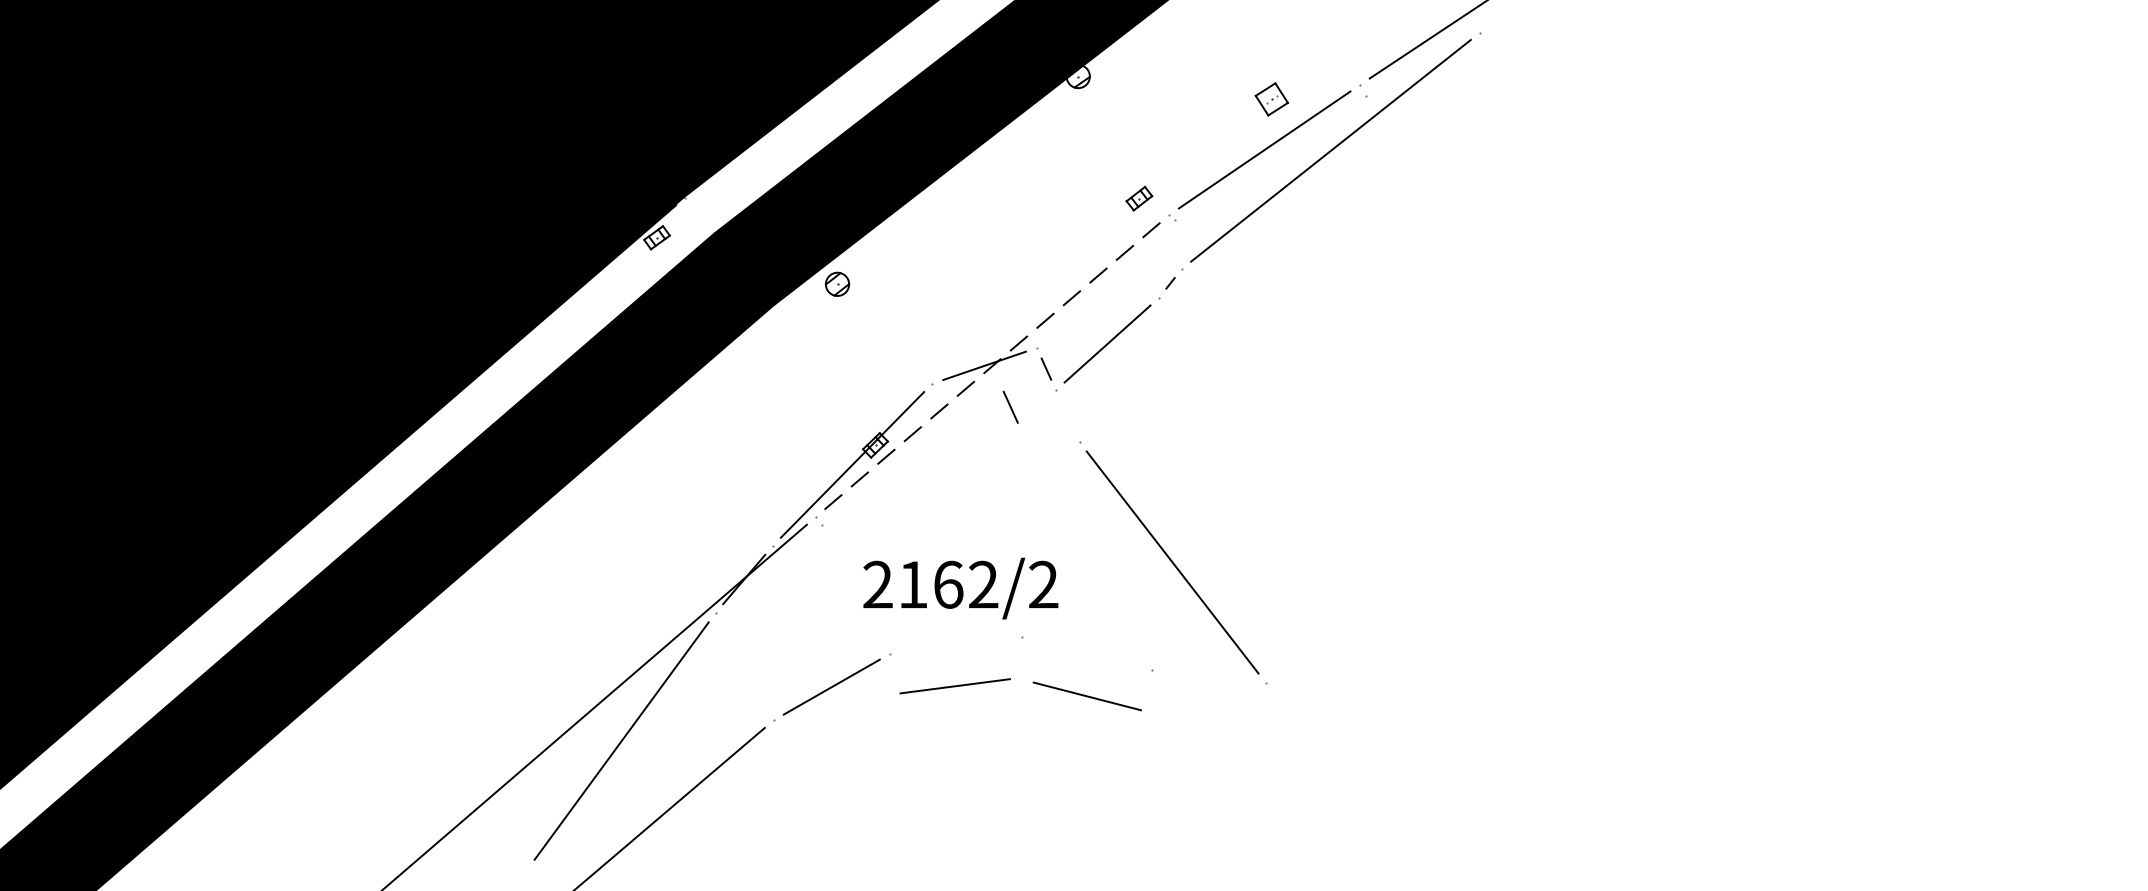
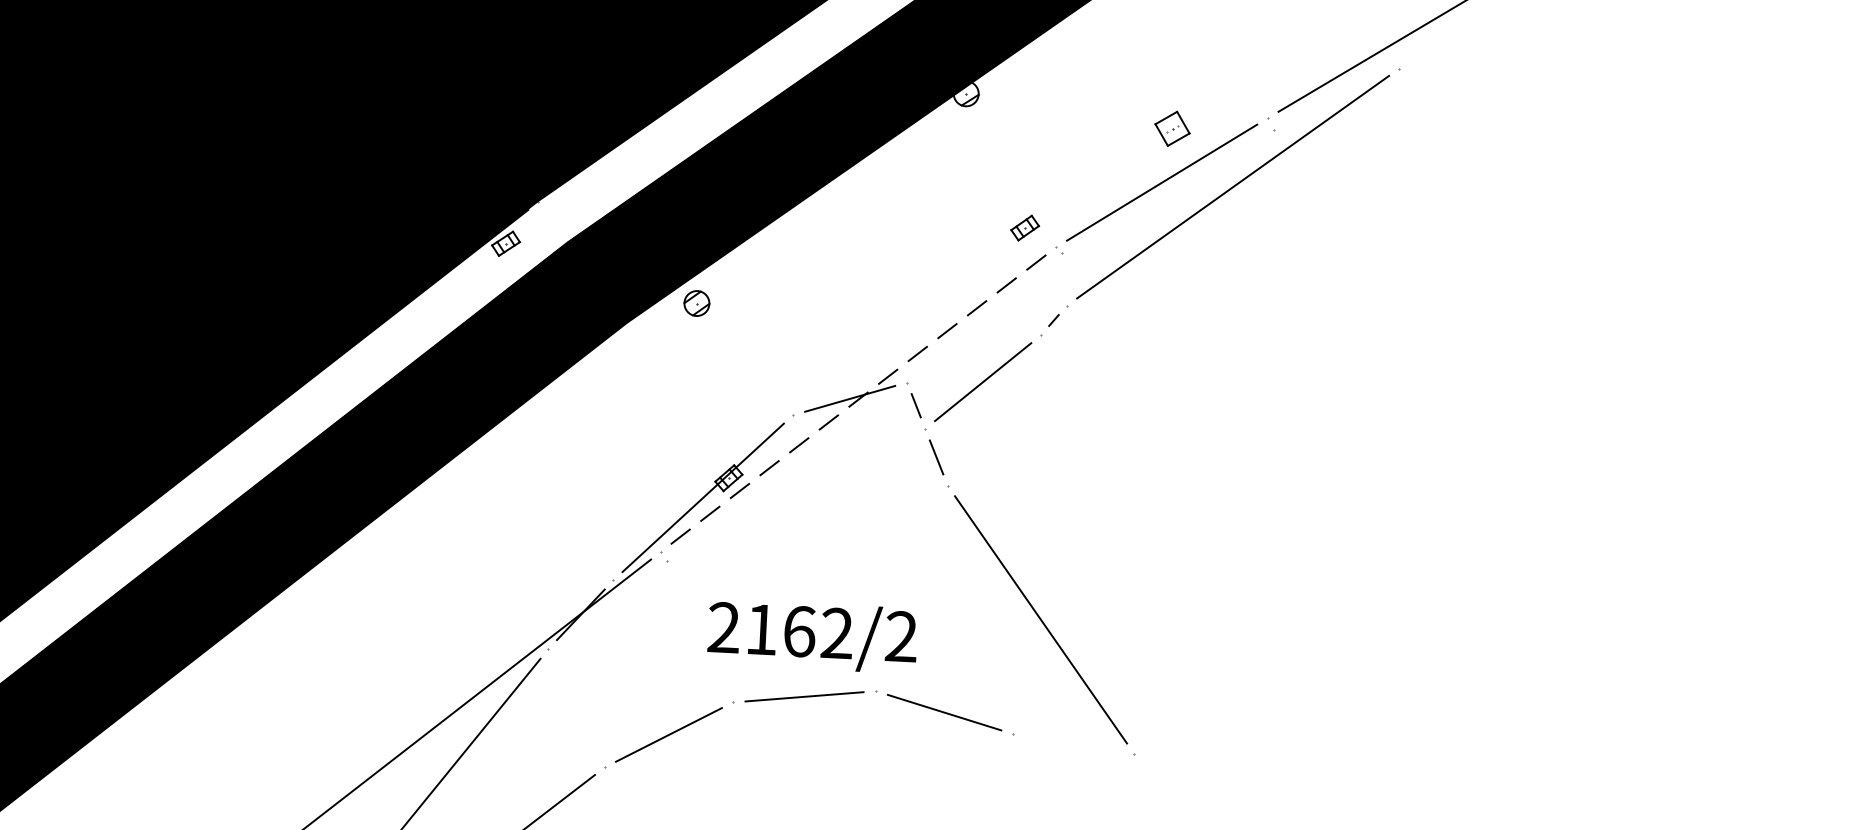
line: (1010, 406) -> (936, 456), moved
line: (954, 686) -> (803, 697), moved
line: (1086, 696) -> (943, 712), moved

